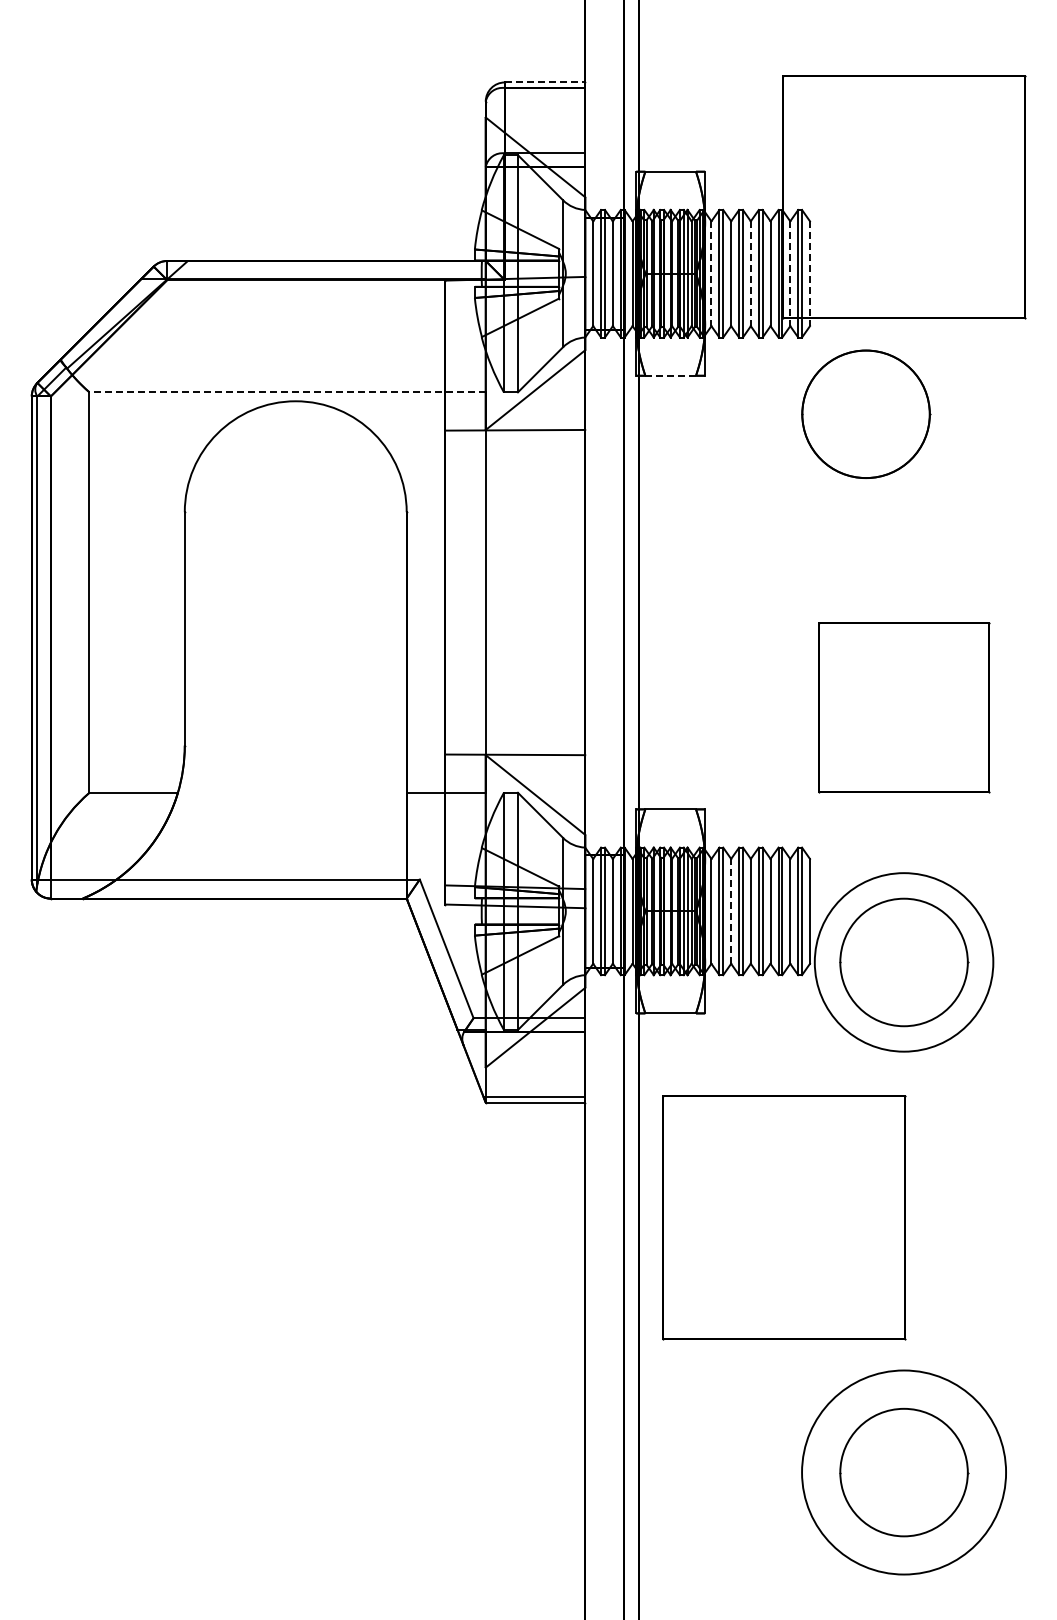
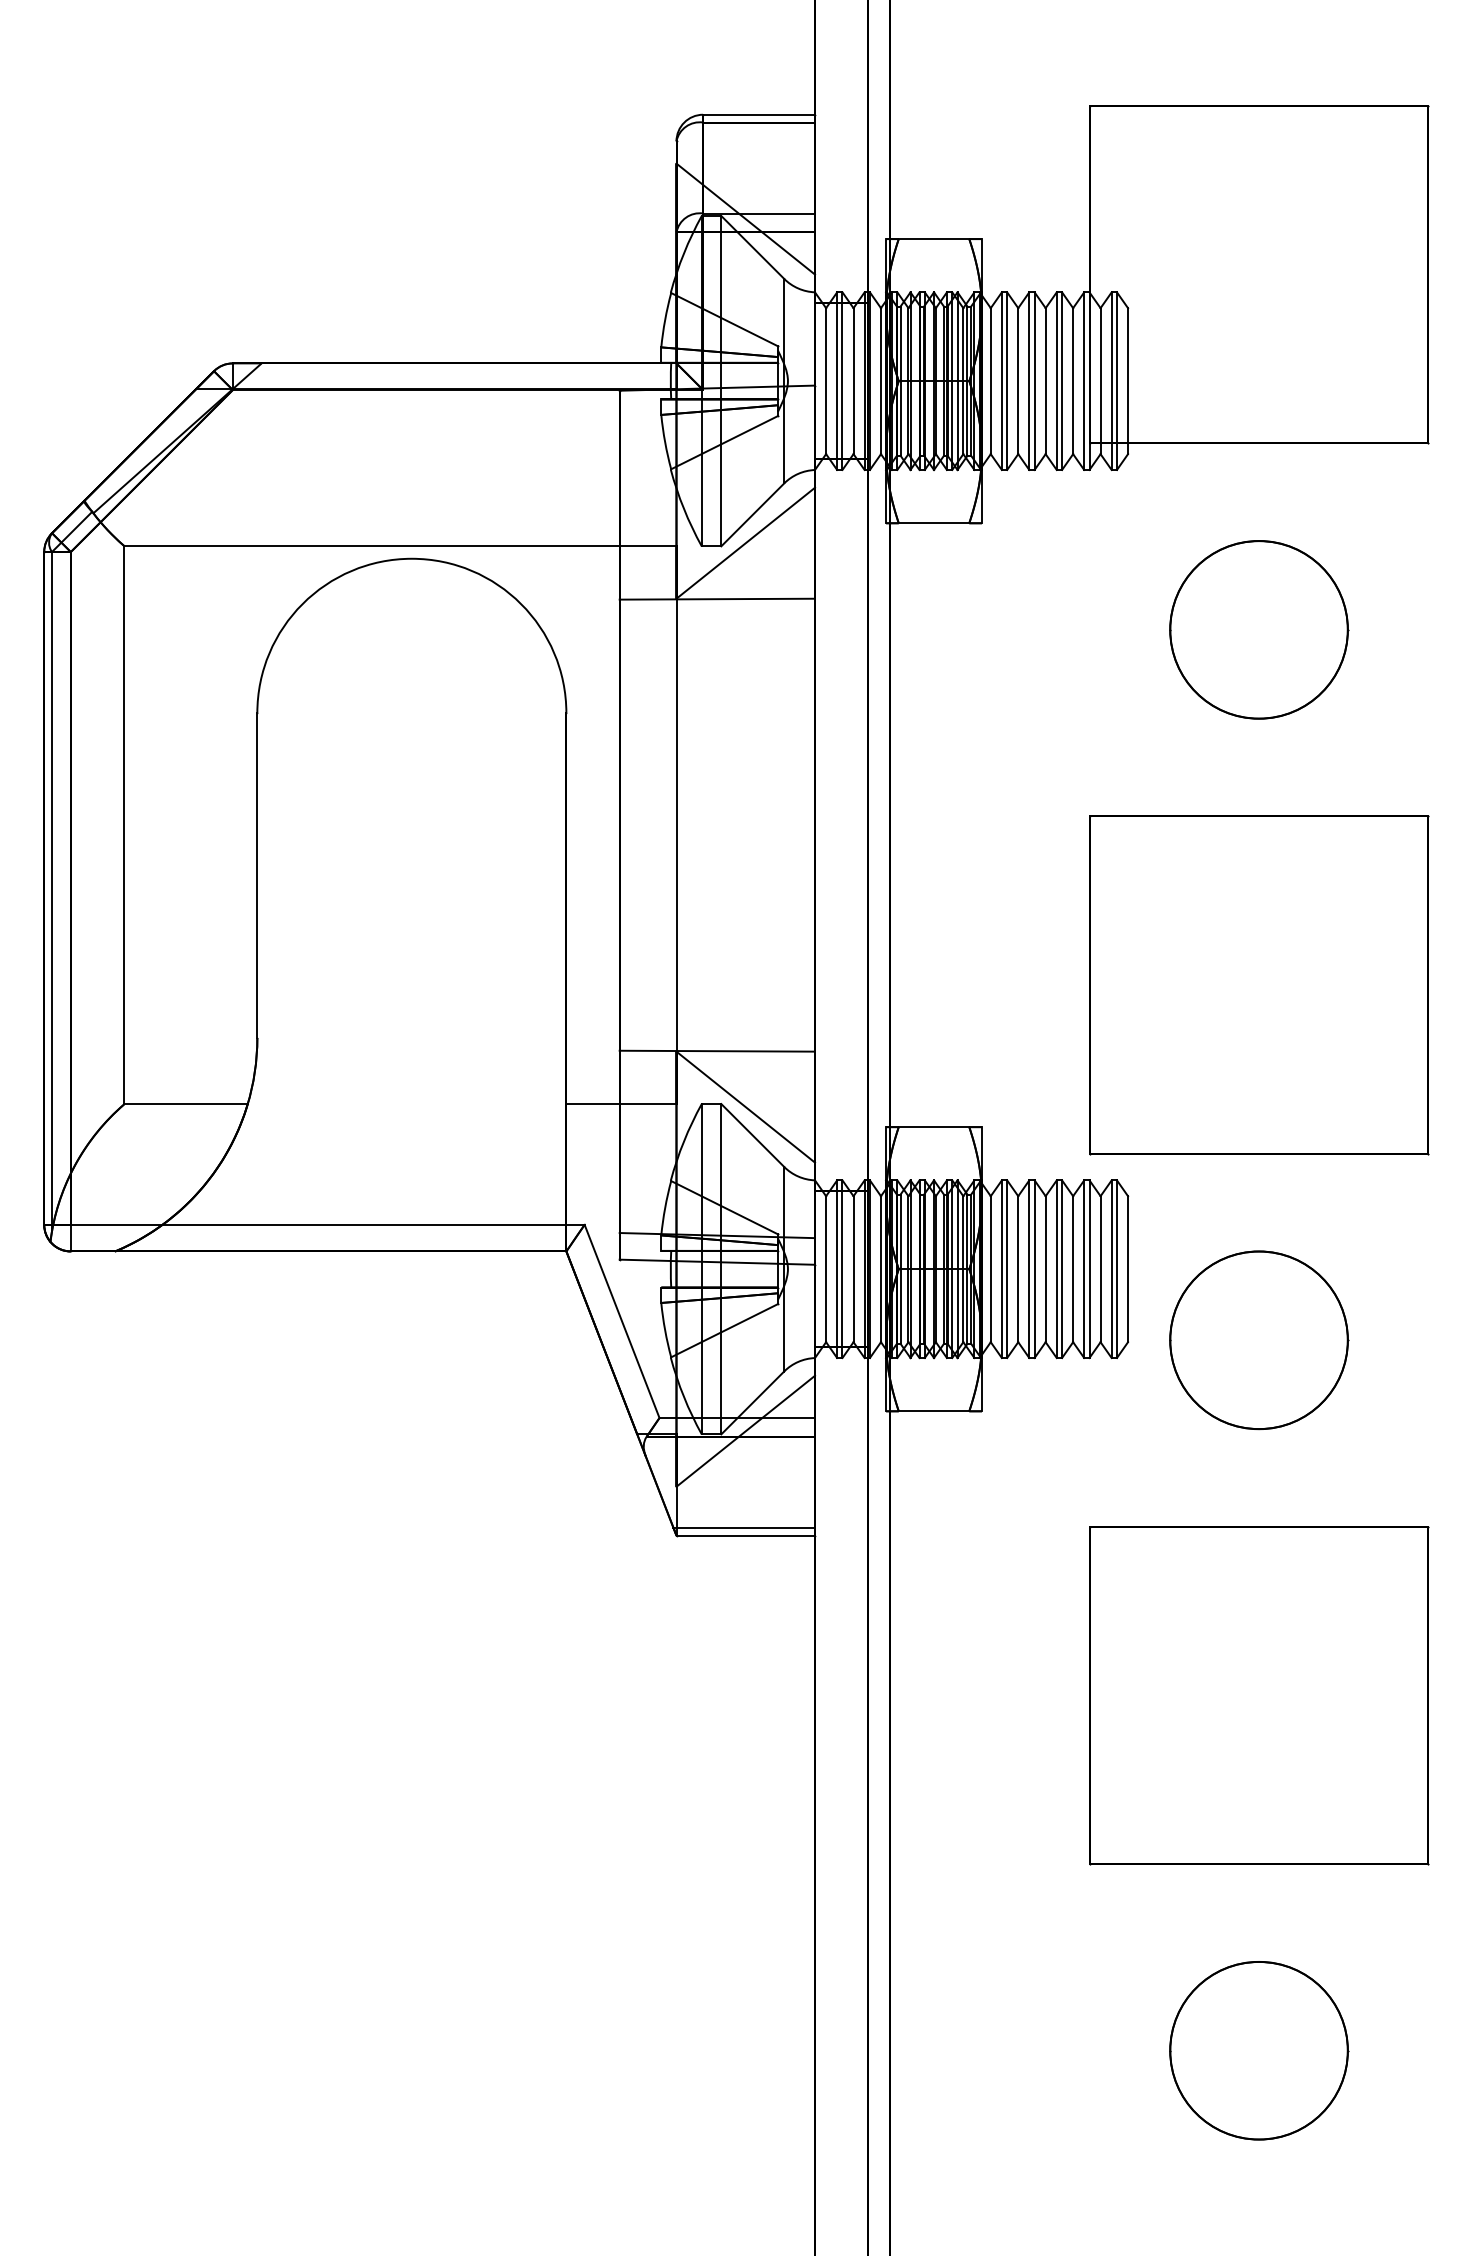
line: (545, 82) -> (759, 114), dashed -> solid
line: (711, 274) -> (990, 382), dashed -> solid
line: (750, 274) -> (1045, 382), dashed -> solid
line: (790, 274) -> (1100, 382), dashed -> solid
line: (810, 274) -> (1128, 382), dashed -> solid
line: (670, 375) -> (933, 522), dashed -> solid
line: (286, 392) -> (398, 546), dashed -> solid
part: (866, 413) -> (1259, 628), moved
part: (904, 707) -> (1259, 985), size x1.43
line: (731, 910) -> (1018, 1267), dashed -> solid
circle: (903, 962) -> (1258, 1340), size x0.71
part: (784, 1217) -> (1259, 1695), moved
circle: (903, 1472) -> (1258, 2050), size x0.62

